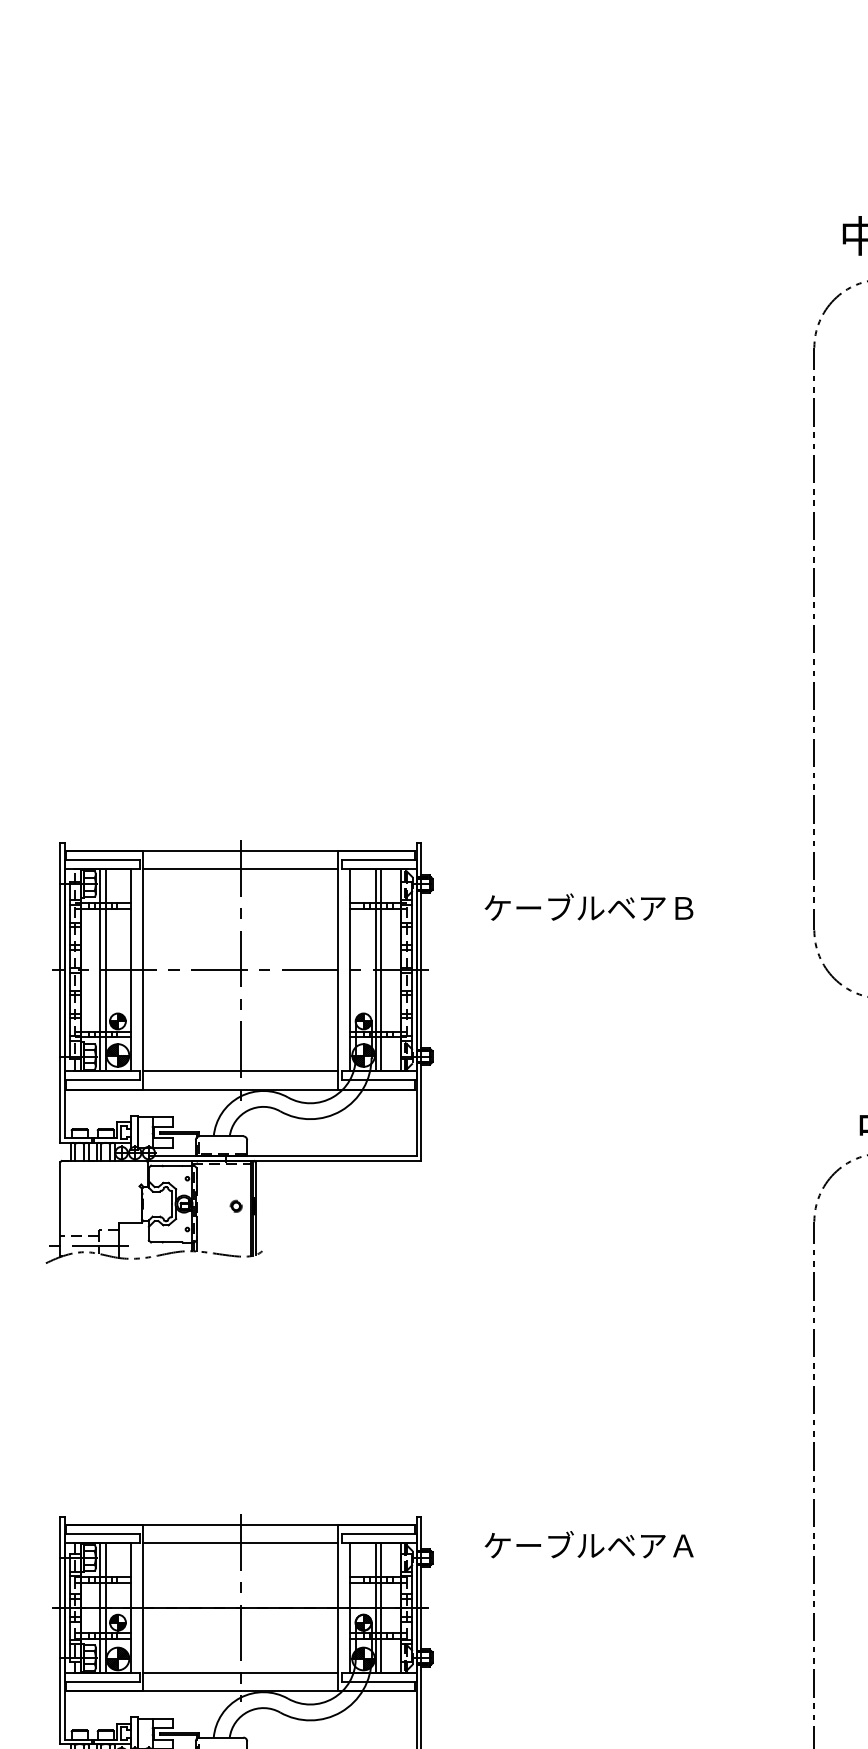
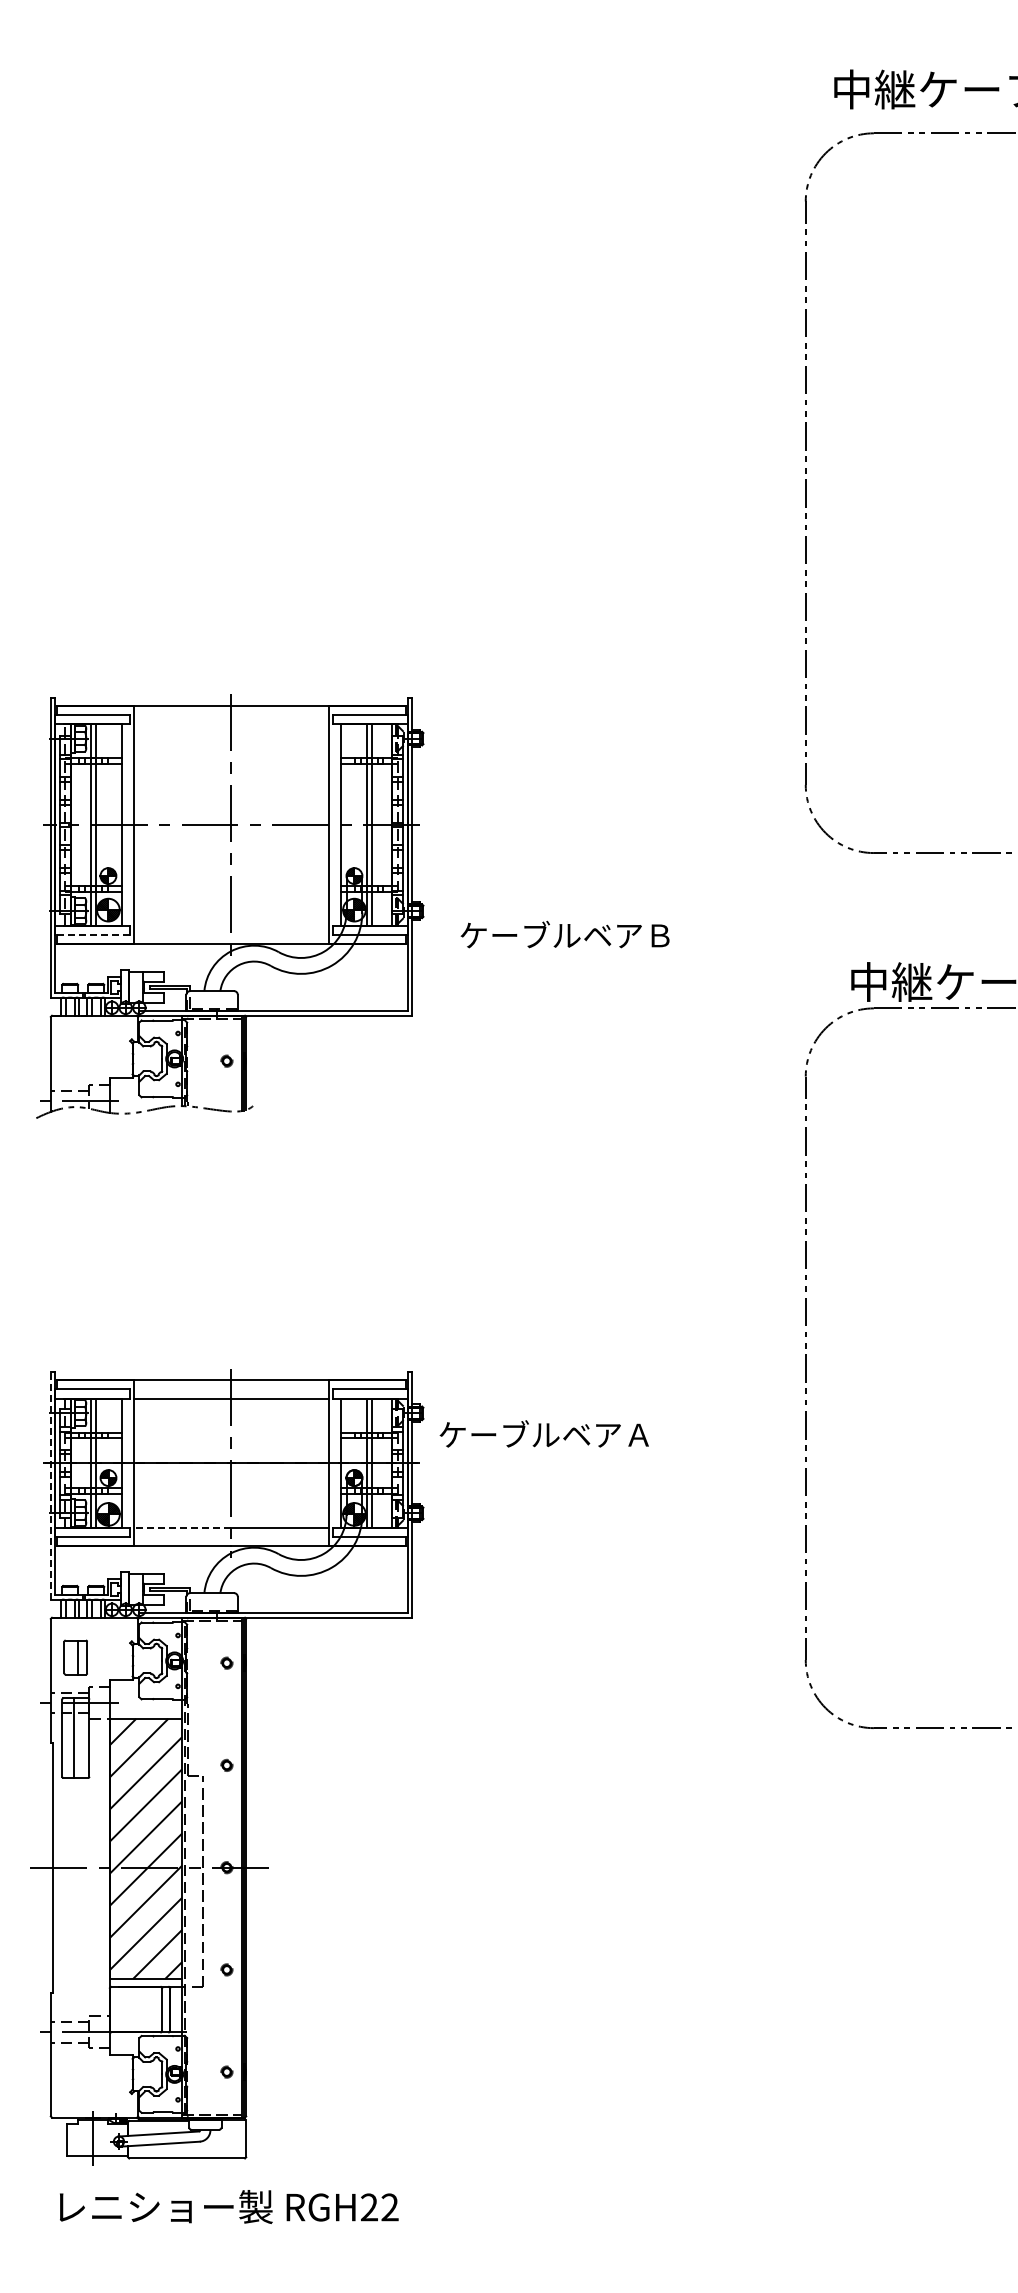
line: (240, 869) -> (231, 723), removed
text: (588, 907) -> (564, 934), moved
line: (240, 1071) -> (231, 926), removed
line: (102, 1080) -> (92, 935), solid -> dashed
text: (588, 1544) -> (543, 1433), moved
line: (60, 1631) -> (50, 1486), solid -> dashed
line: (191, 1673) -> (182, 1528), solid -> dashed

